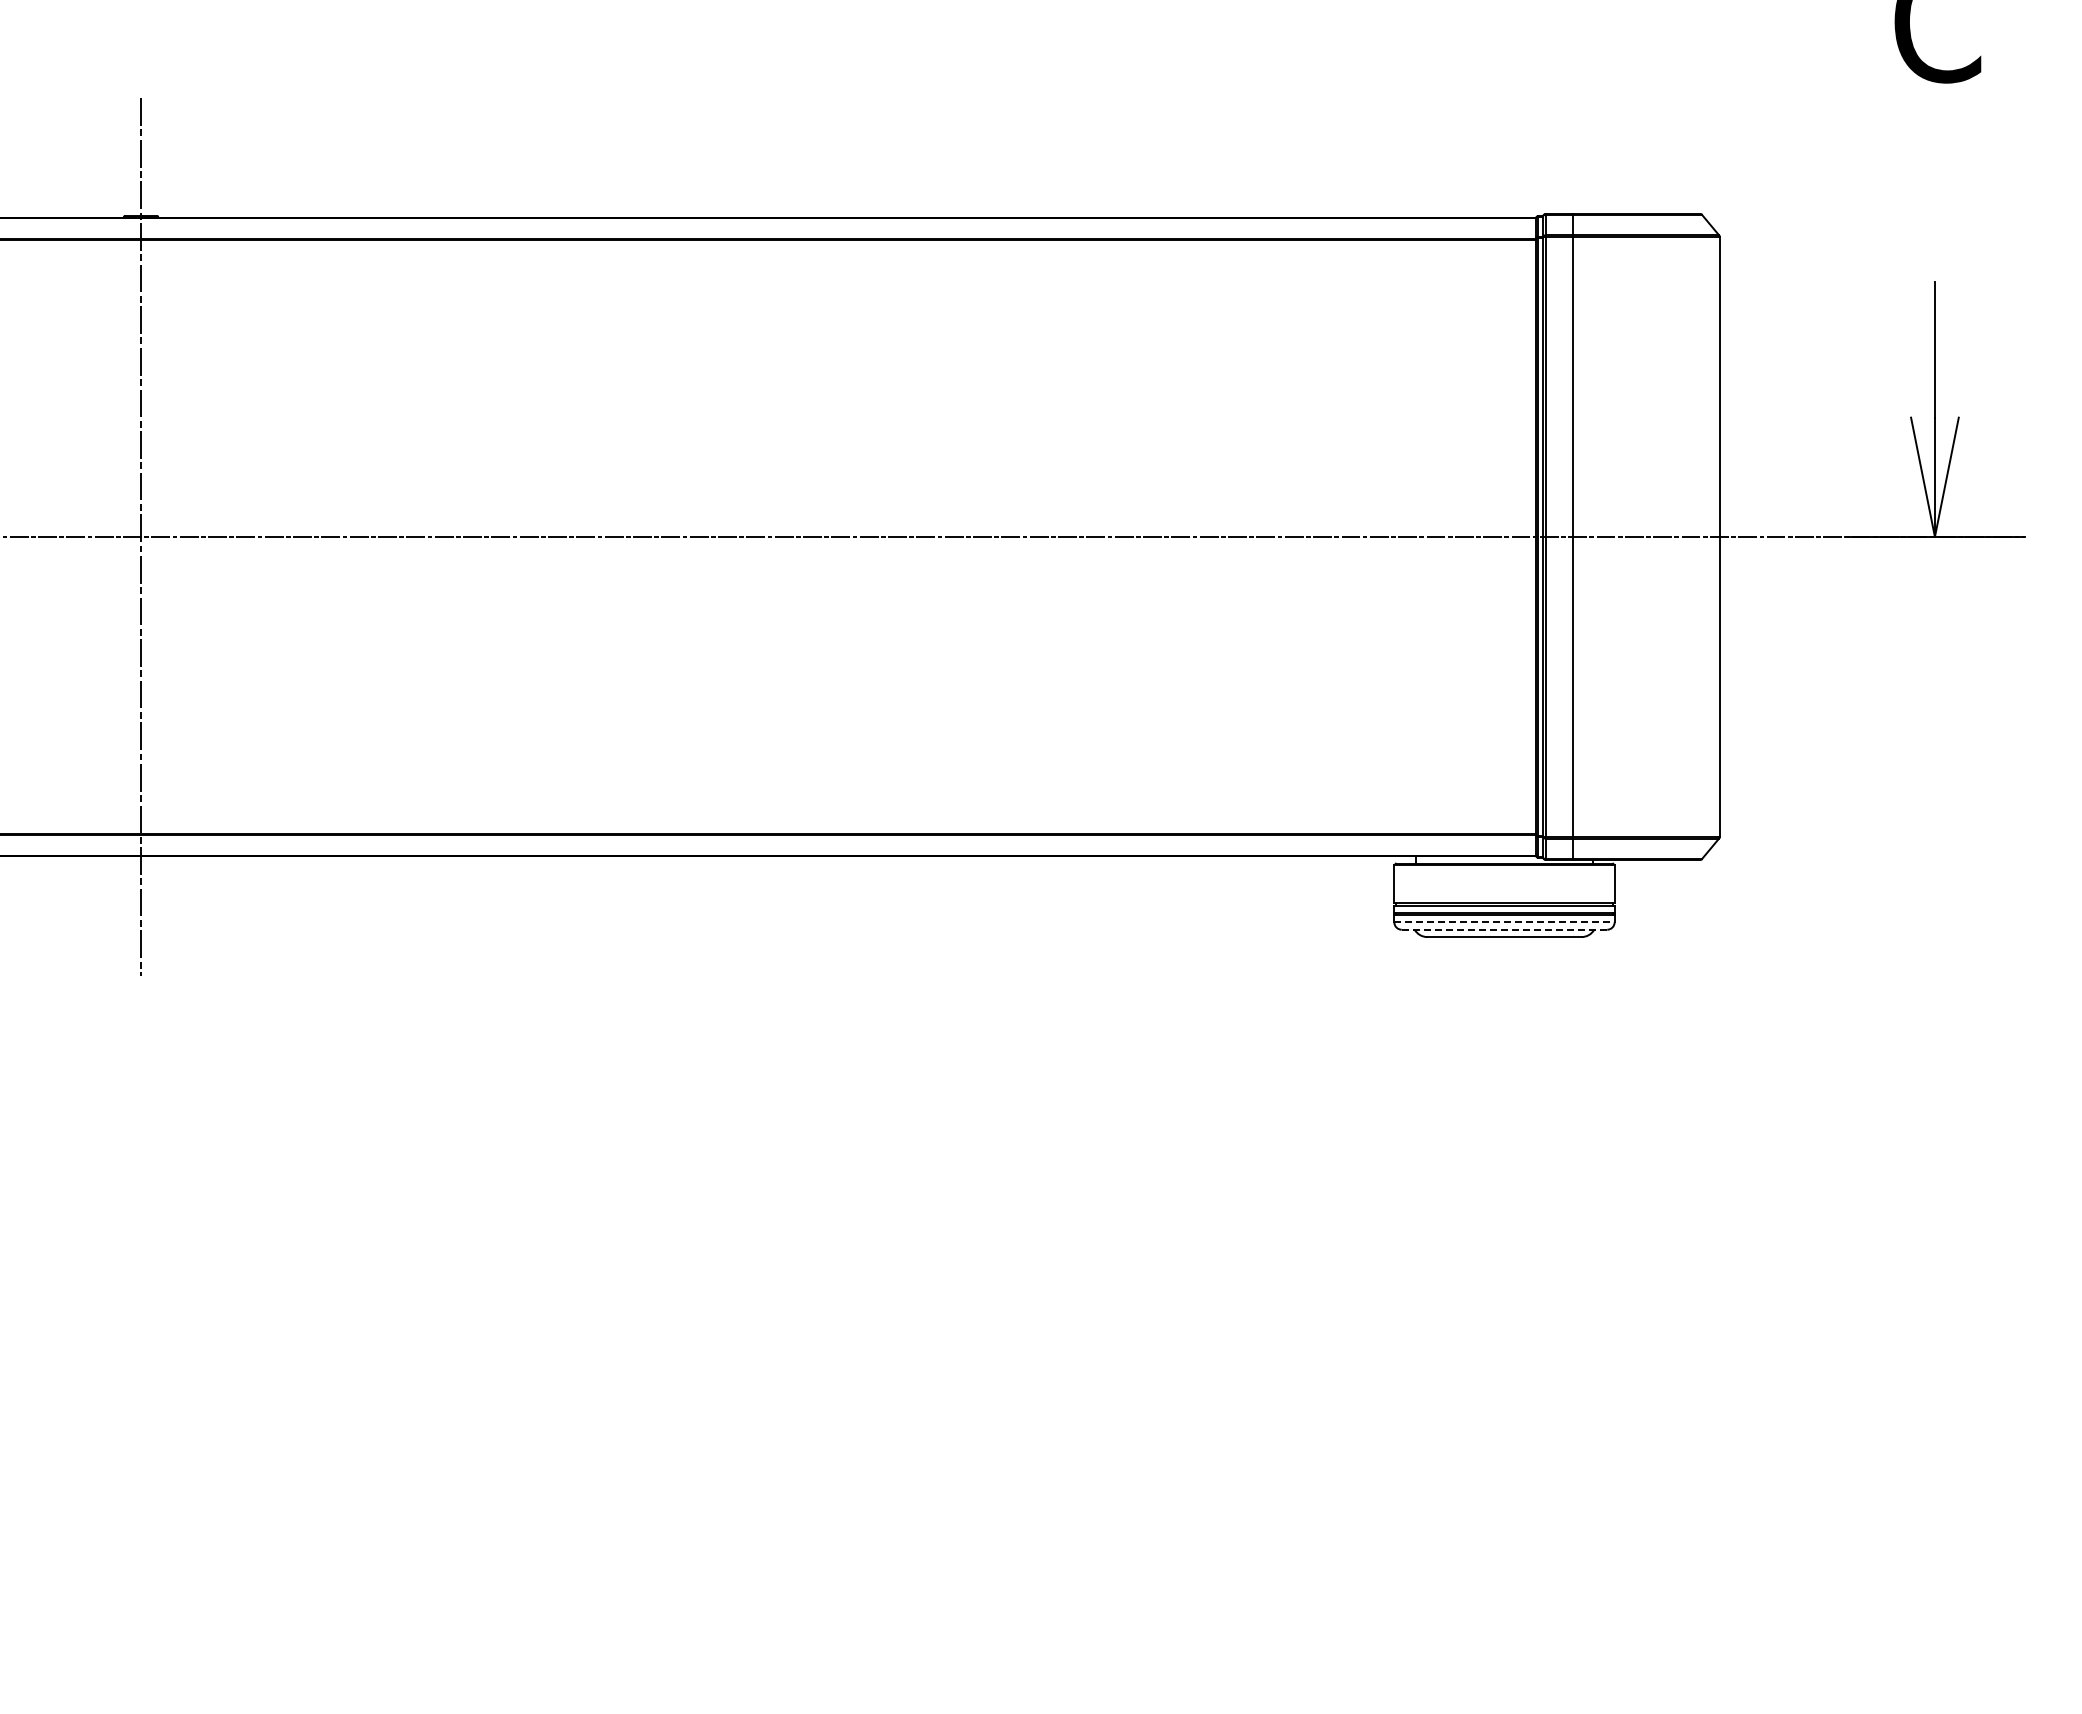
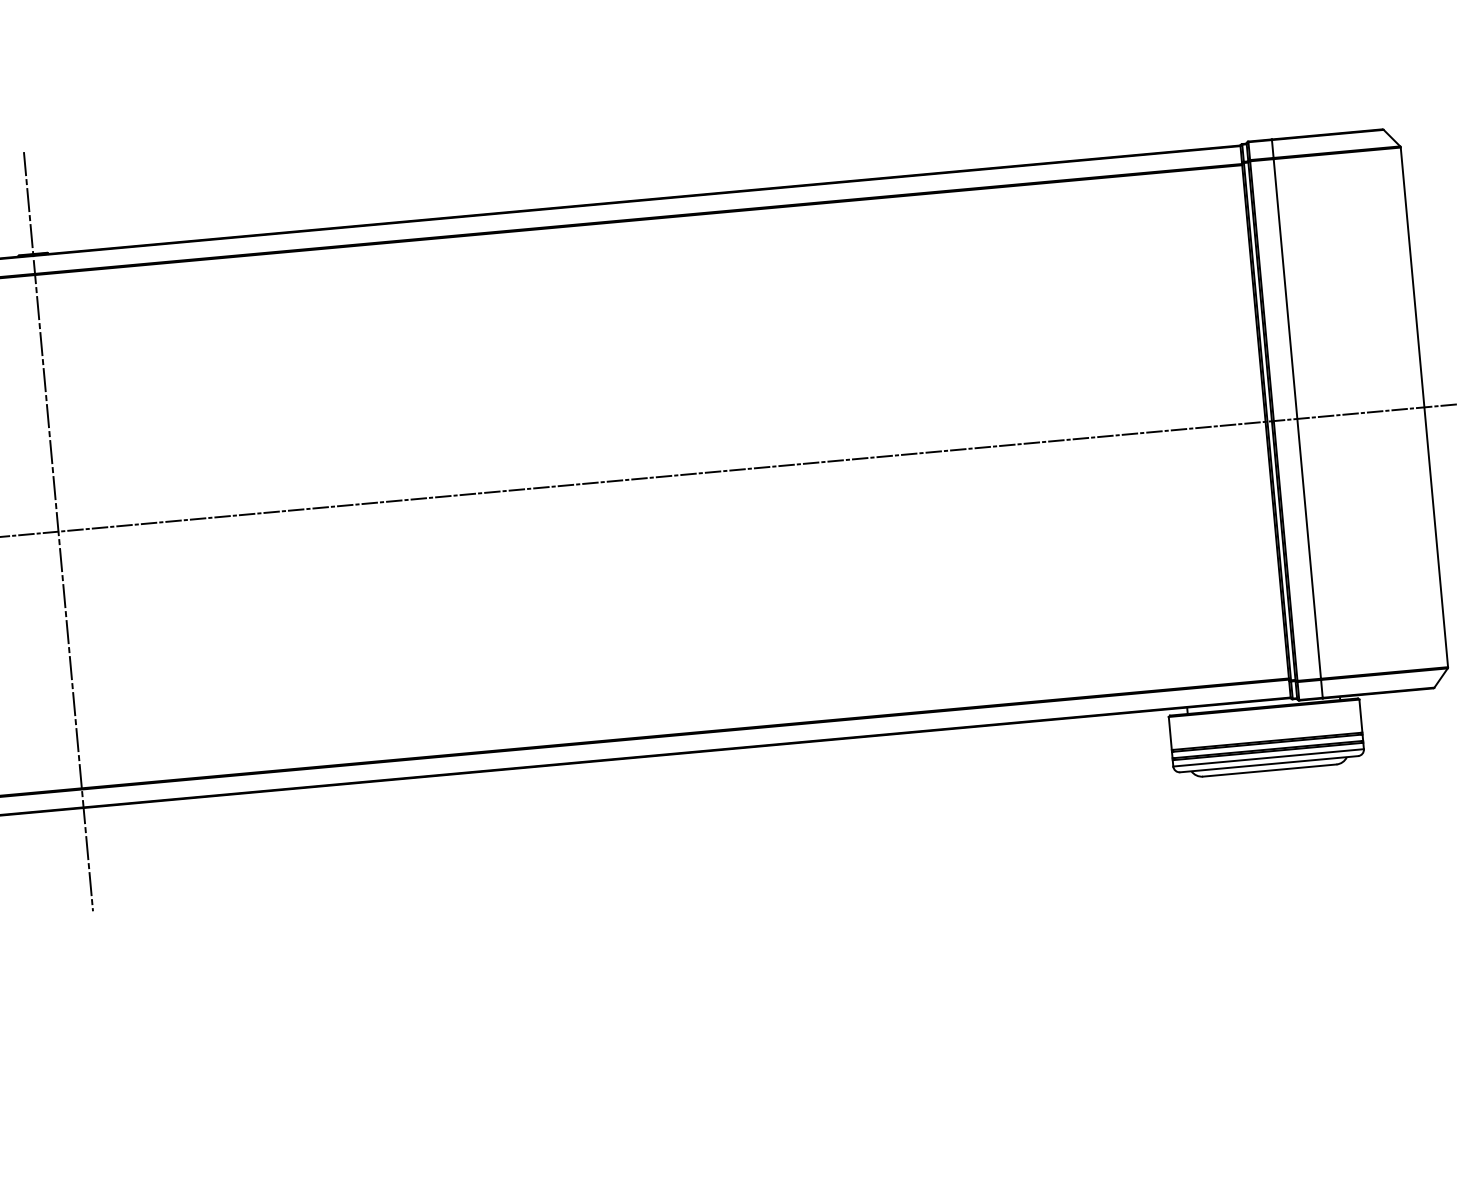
line: (1504, 922) -> (1268, 757), dashed -> solid
line: (1504, 929) -> (1269, 763), dashed -> solid

